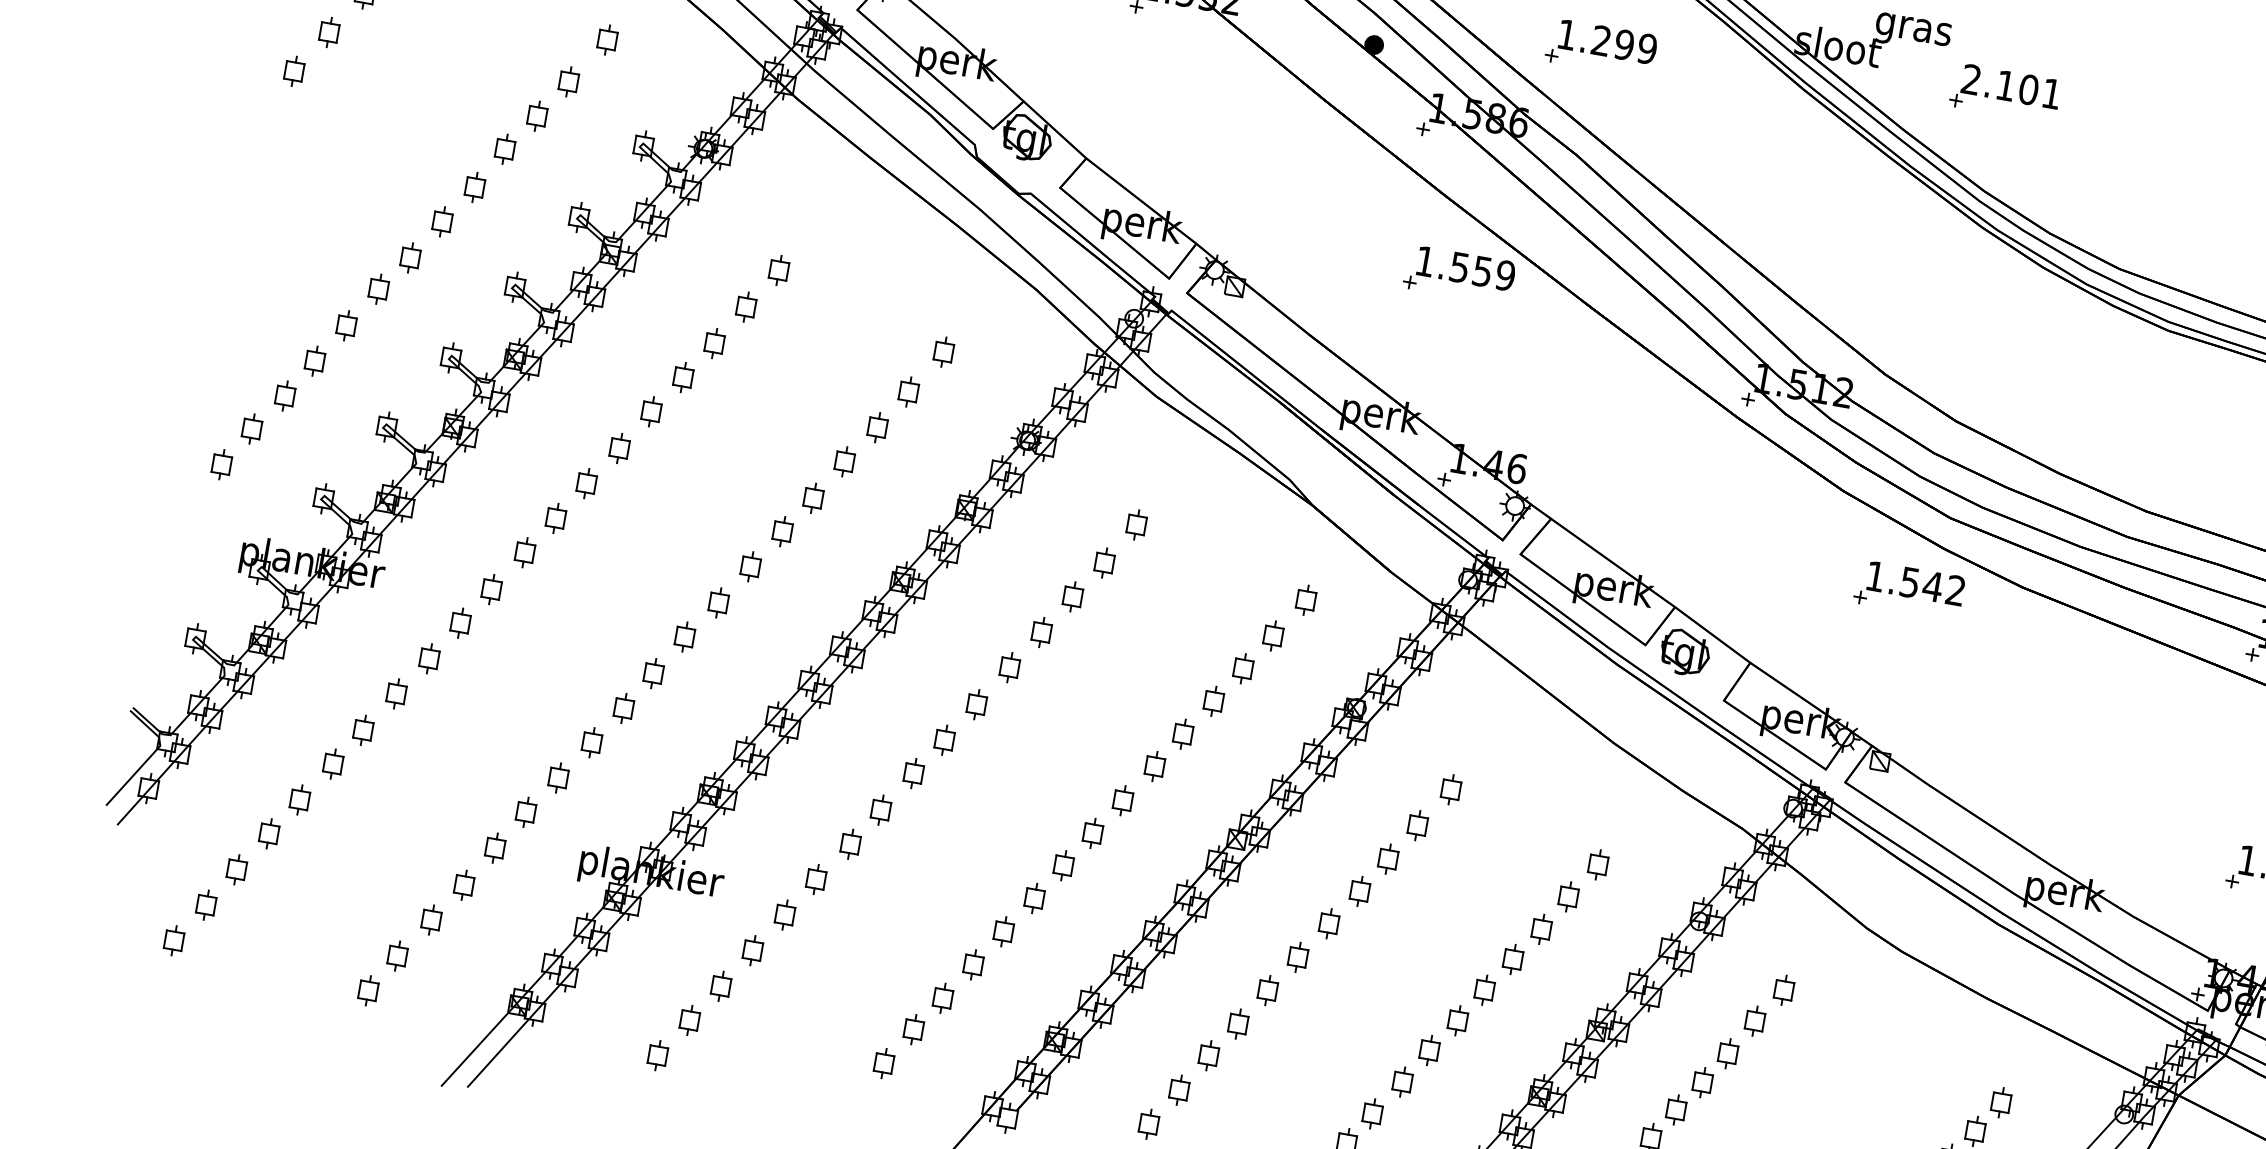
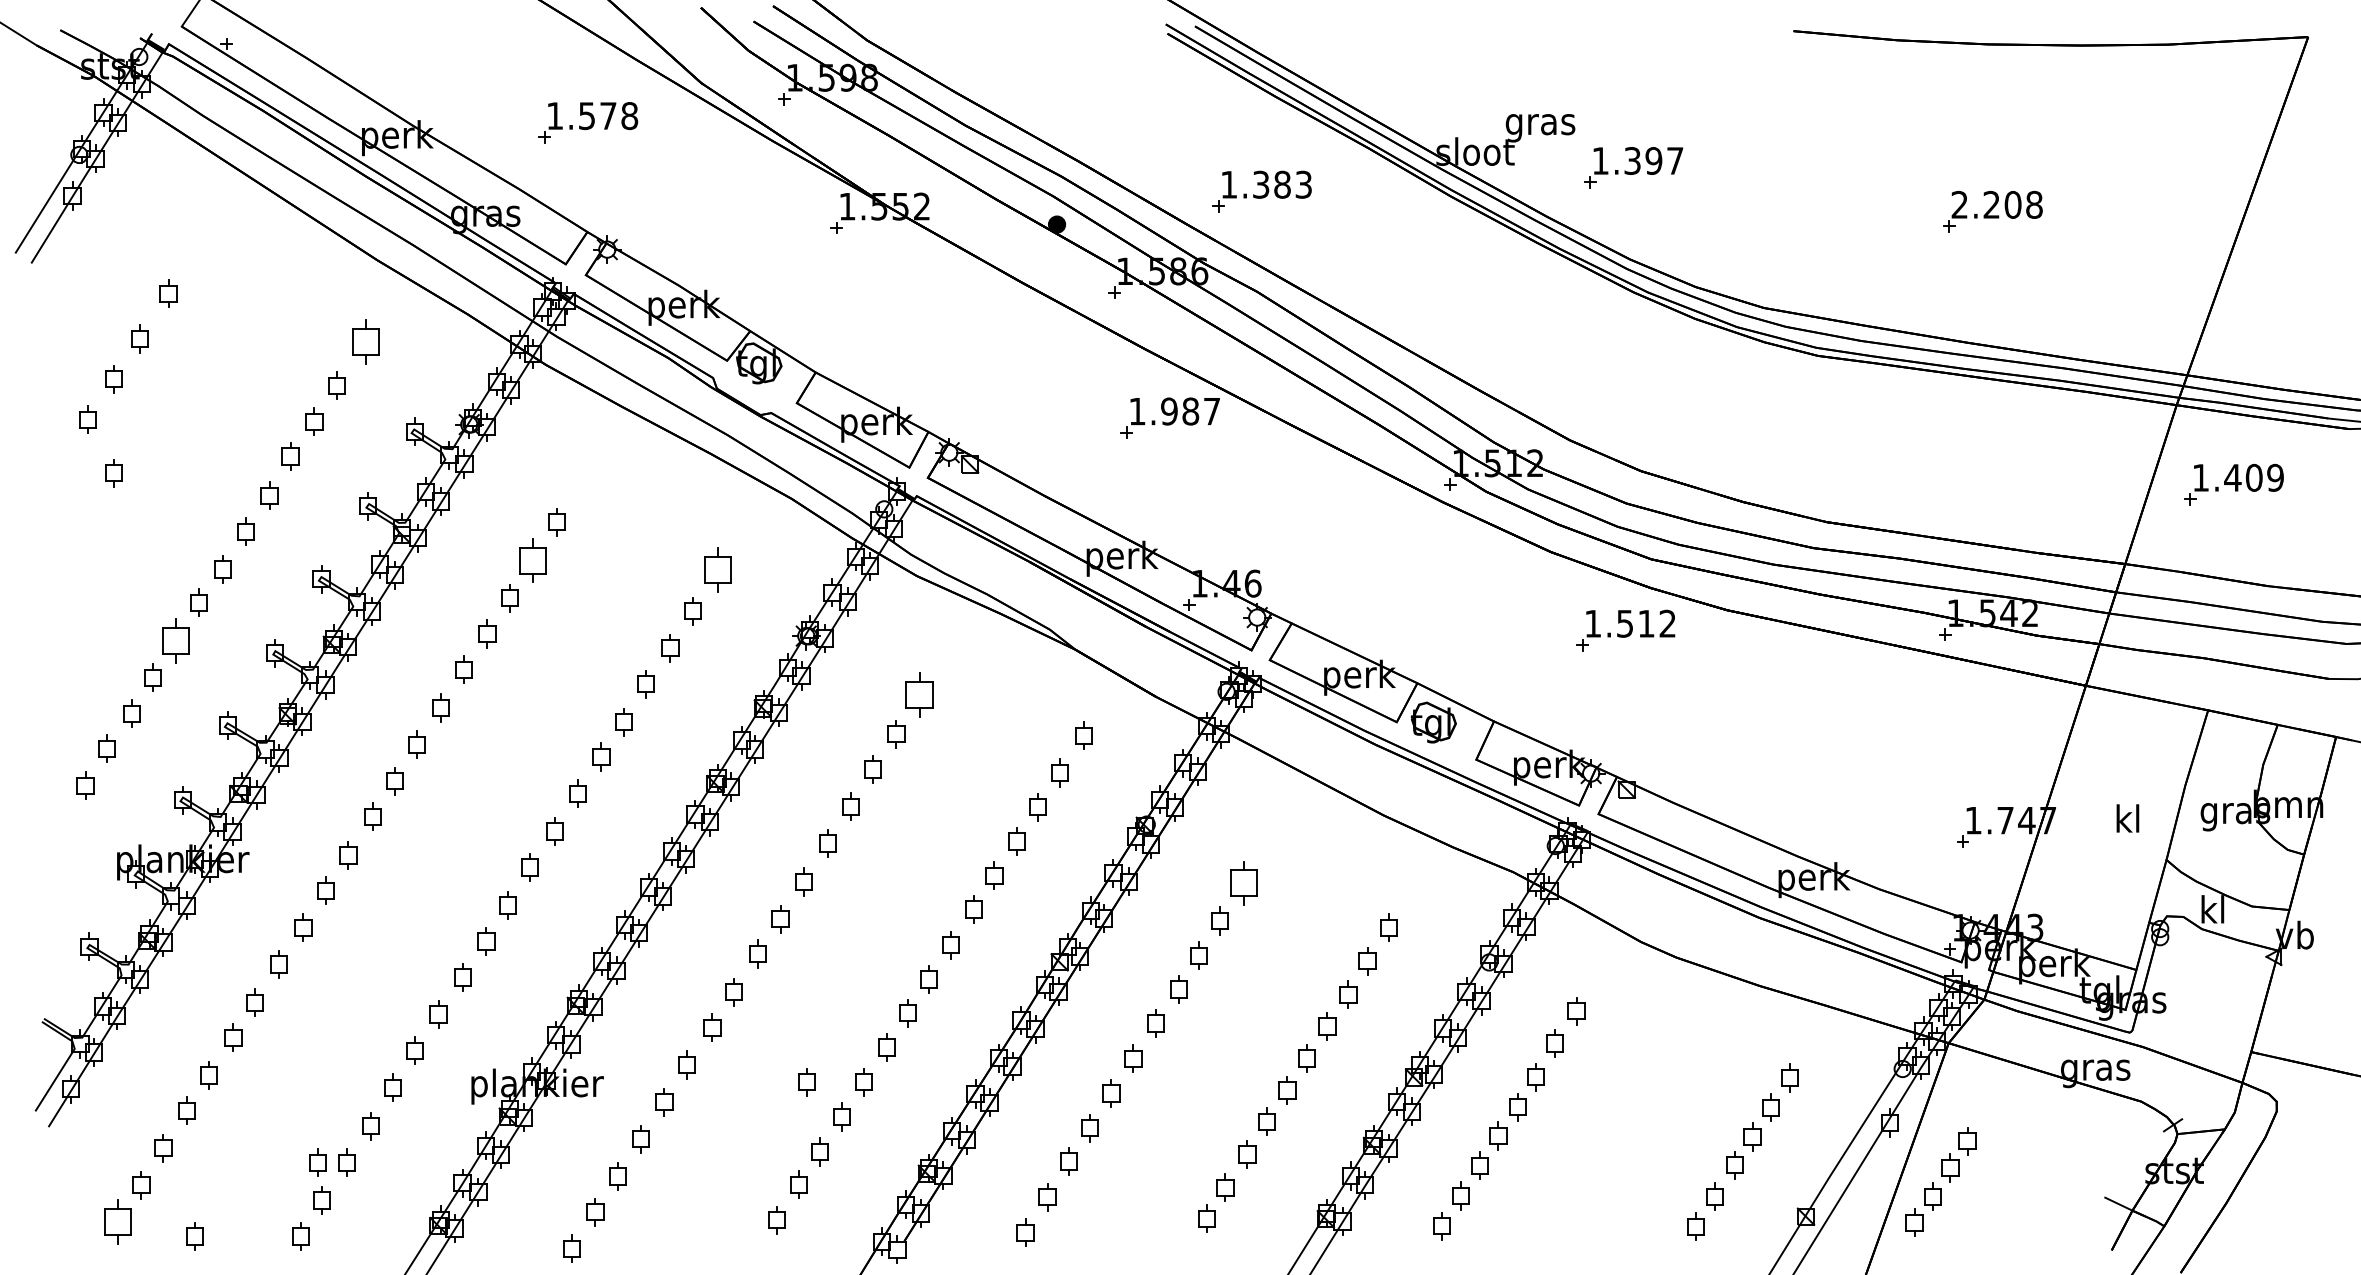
part: (607, 39) -> (365, 341), size x1.6
text: (1624, 44) -> (1282, 184), 1.299 -> 1.383
text: (2011, 86) -> (1637, 160), 2.101 -> 1.397
part: (311, 133) -> (113, 473), added
text: (1482, 271) -> (1190, 411), 1.559 -> 1.987
part: (745, 307) -> (532, 560), size x1.6
part: (346, 325) -> (175, 640), size x1.6
part: (943, 351) -> (717, 569), size x1.6
part: (1135, 524) -> (918, 694), size x1.6
text: (1933, 586) -> (1646, 623), 1.542 -> 1.512
part: (1450, 789) -> (1244, 883), size x1.6
part: (400, 914) -> (317, 1162), added
part: (941, 920) -> (806, 1082), added
part: (173, 940) -> (117, 1222), size x1.6
part: (253, 970) -> (194, 1236), added

